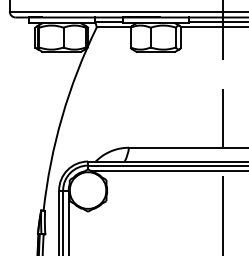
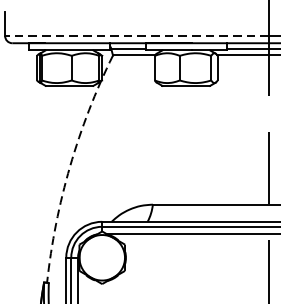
line: (115, 11) -> (136, 35), solid -> dashed
arc: (62, 116) -> (70, 165), solid -> dashed

